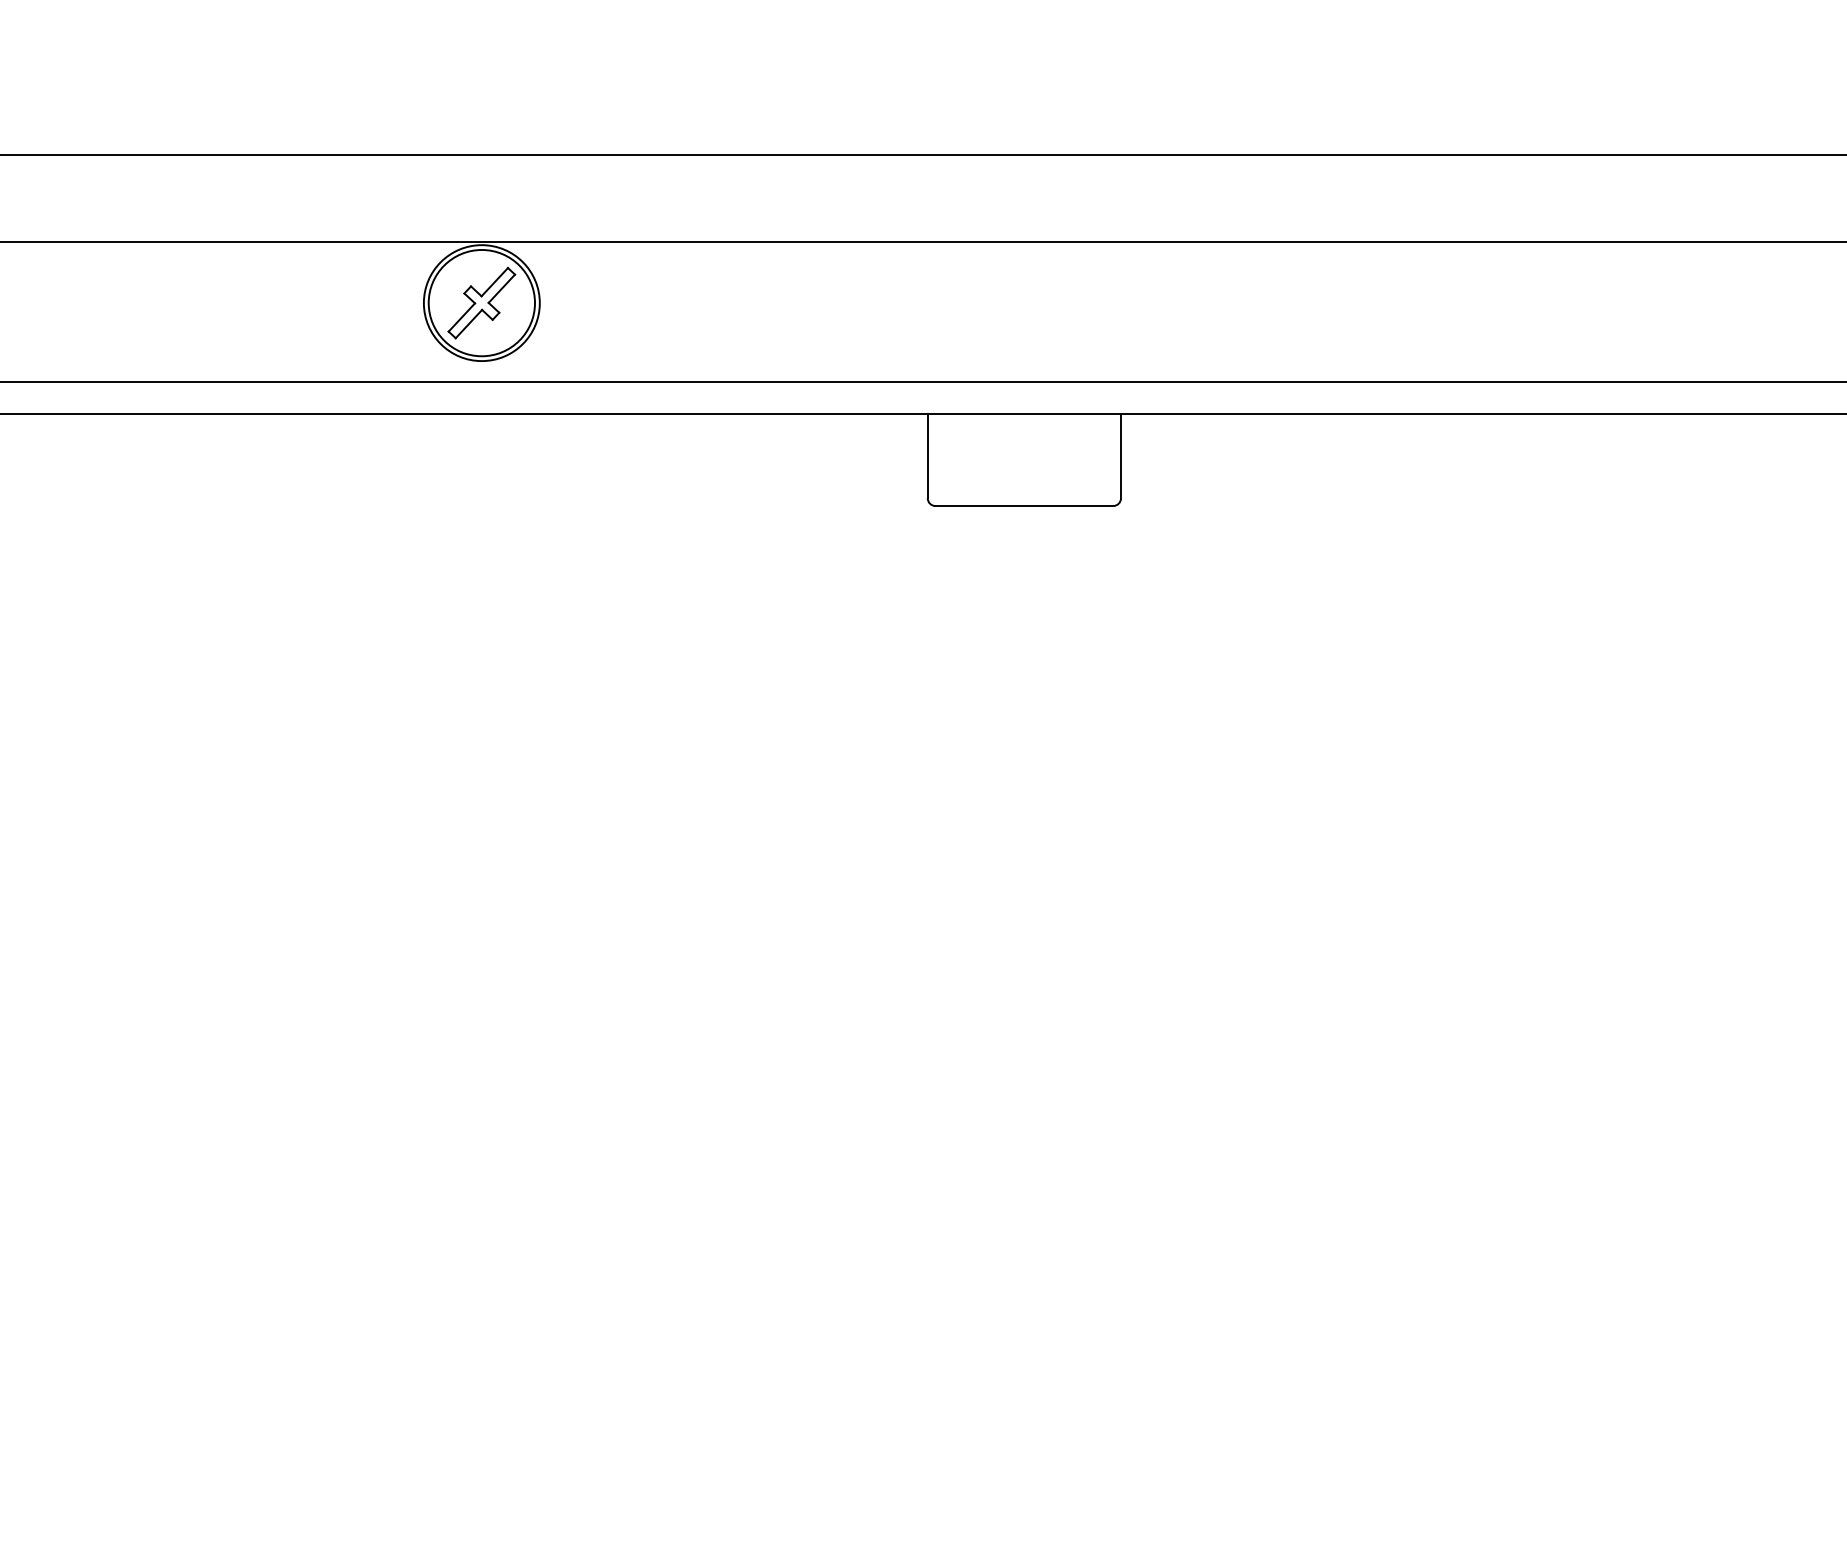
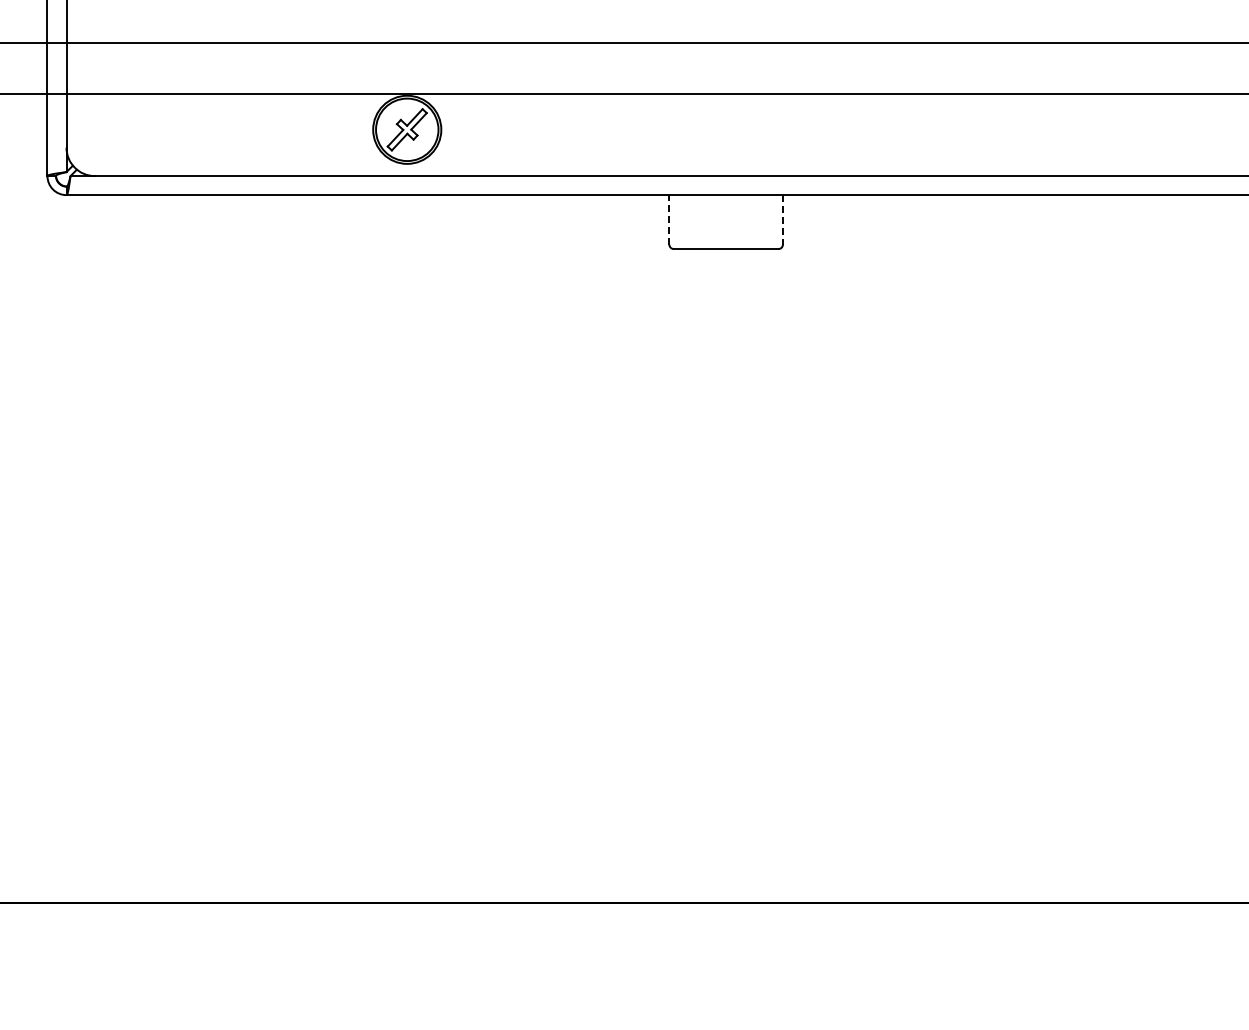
line: (927, 455) -> (669, 219), solid -> dashed
line: (1120, 455) -> (782, 219), solid -> dashed

